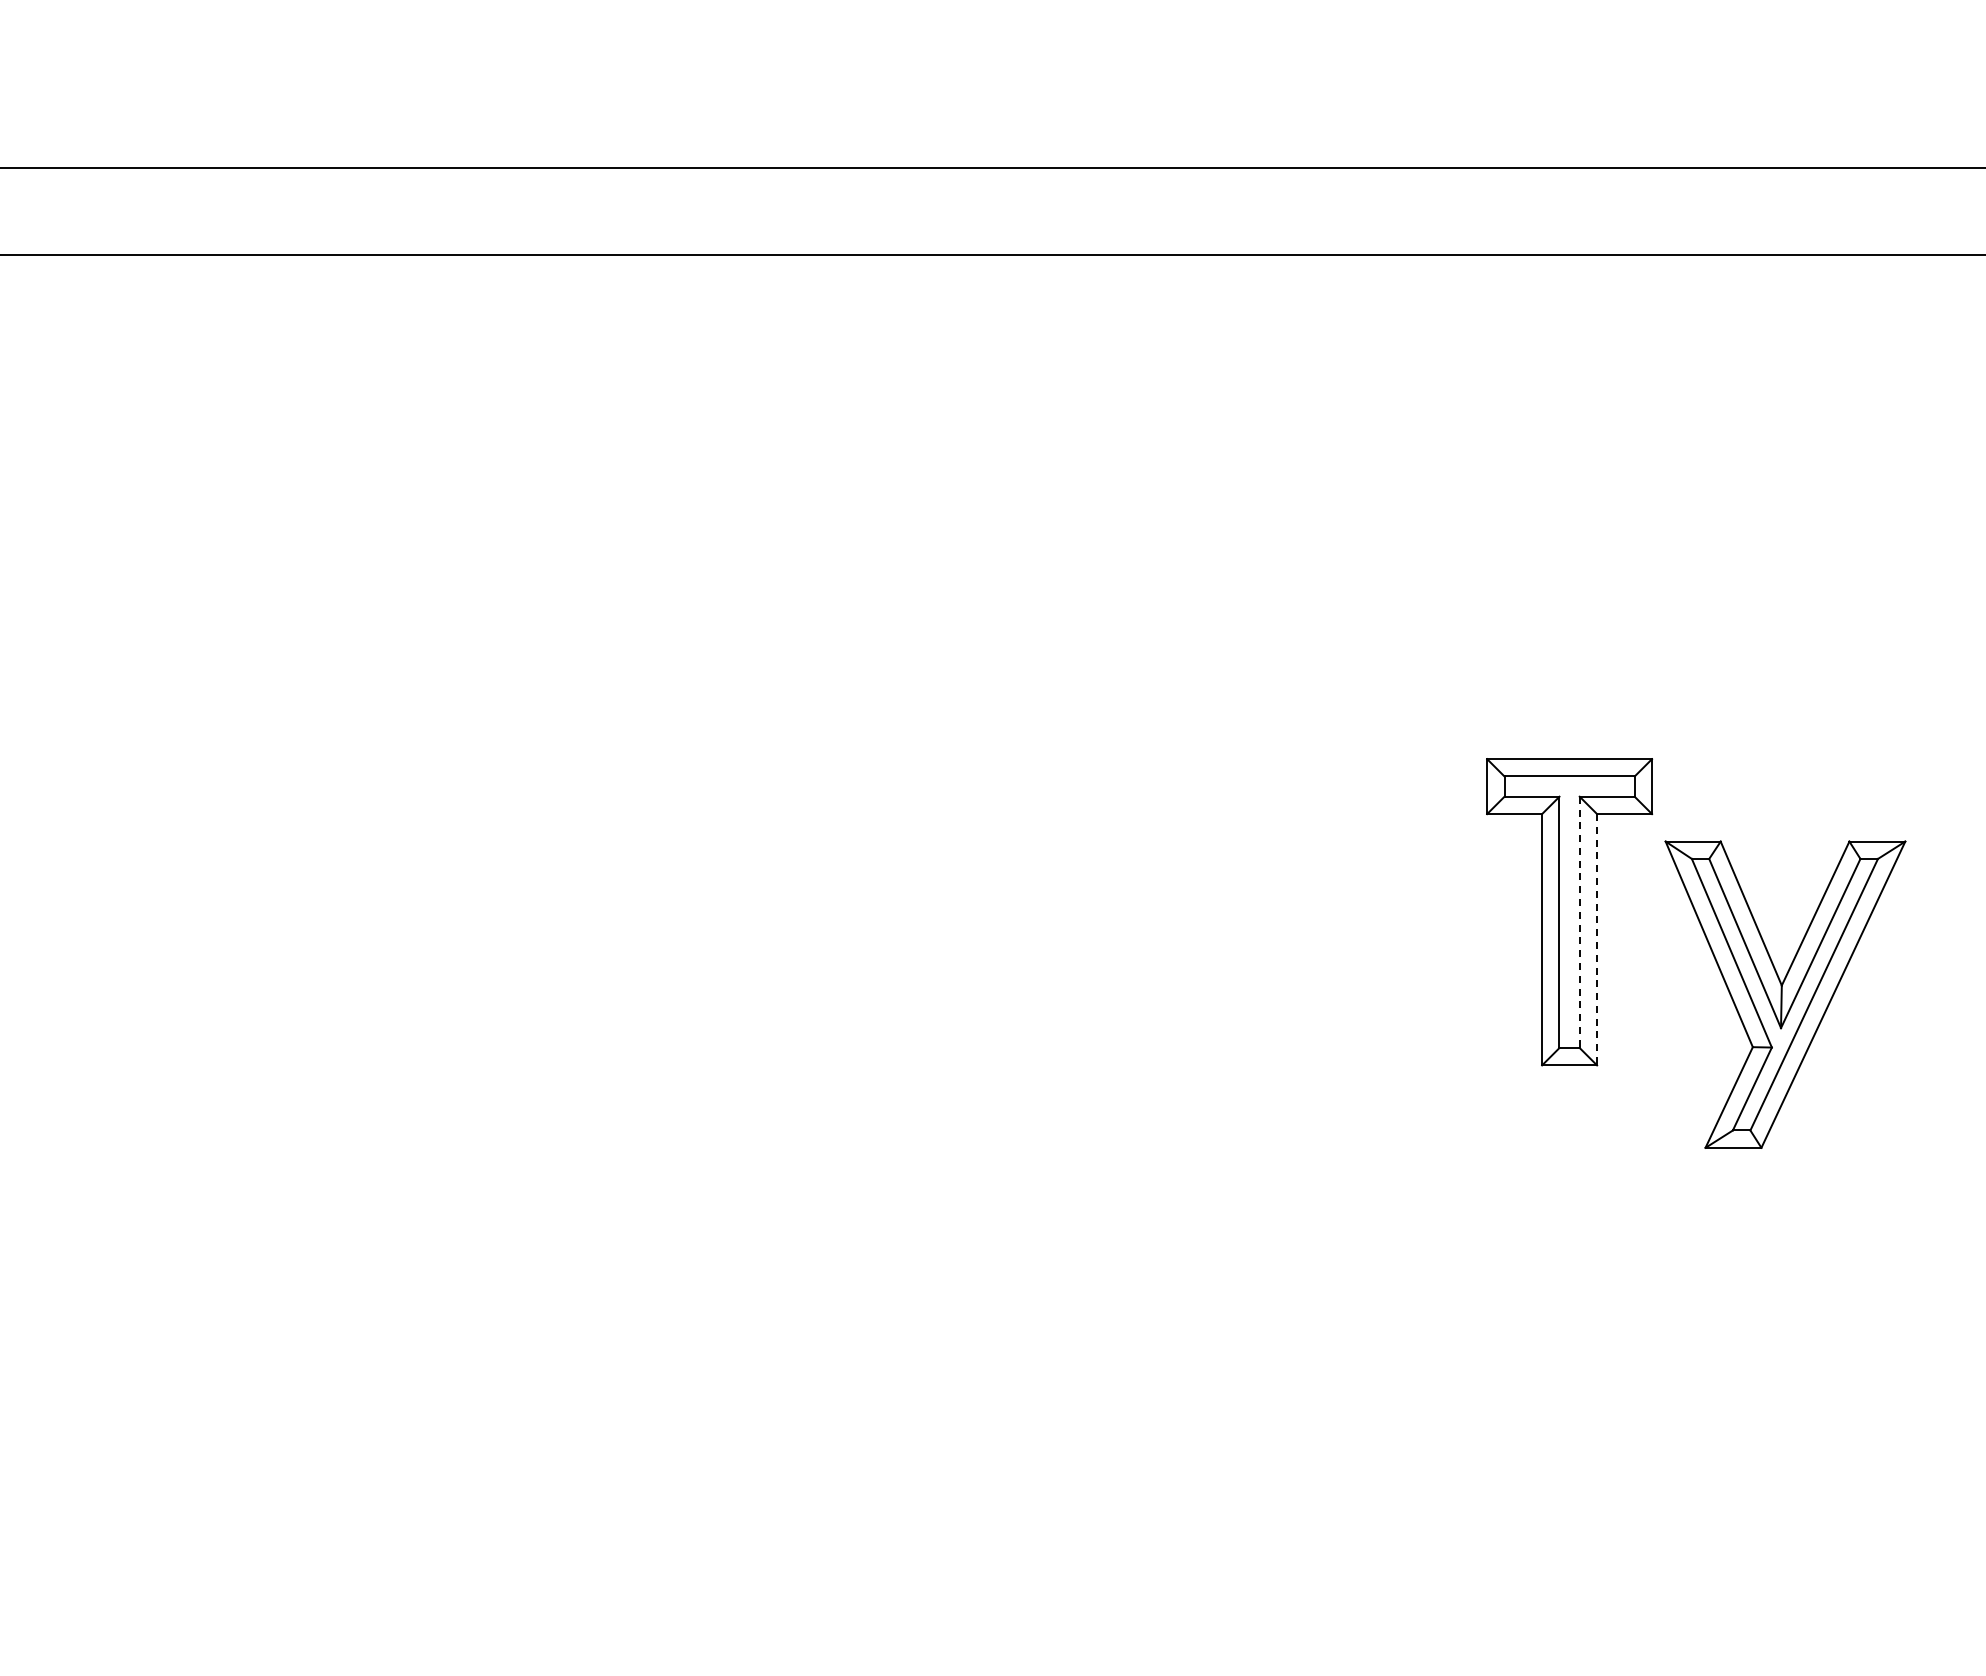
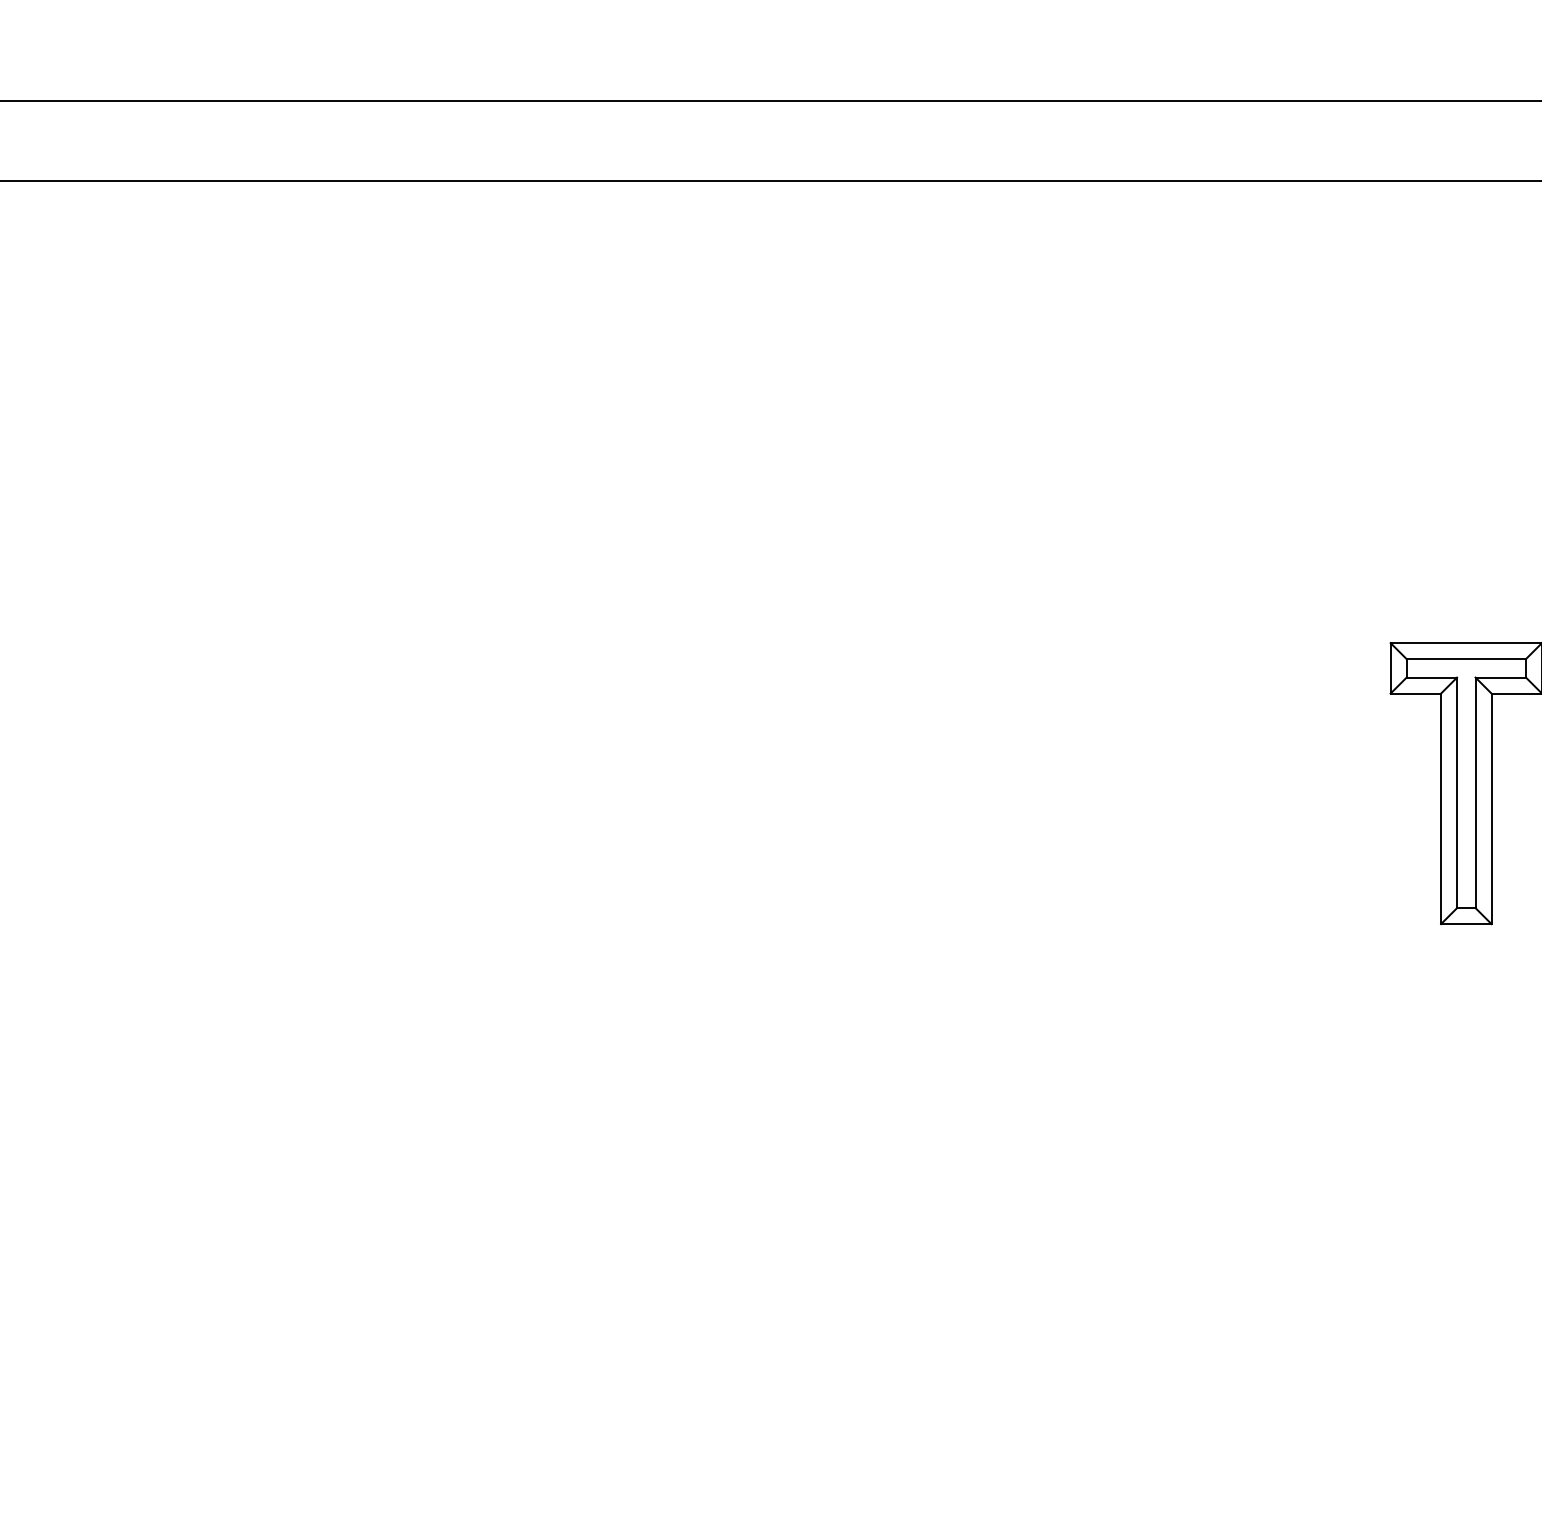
line: (1579, 922) -> (1475, 793), dashed -> solid
line: (1597, 939) -> (1491, 808), dashed -> solid

